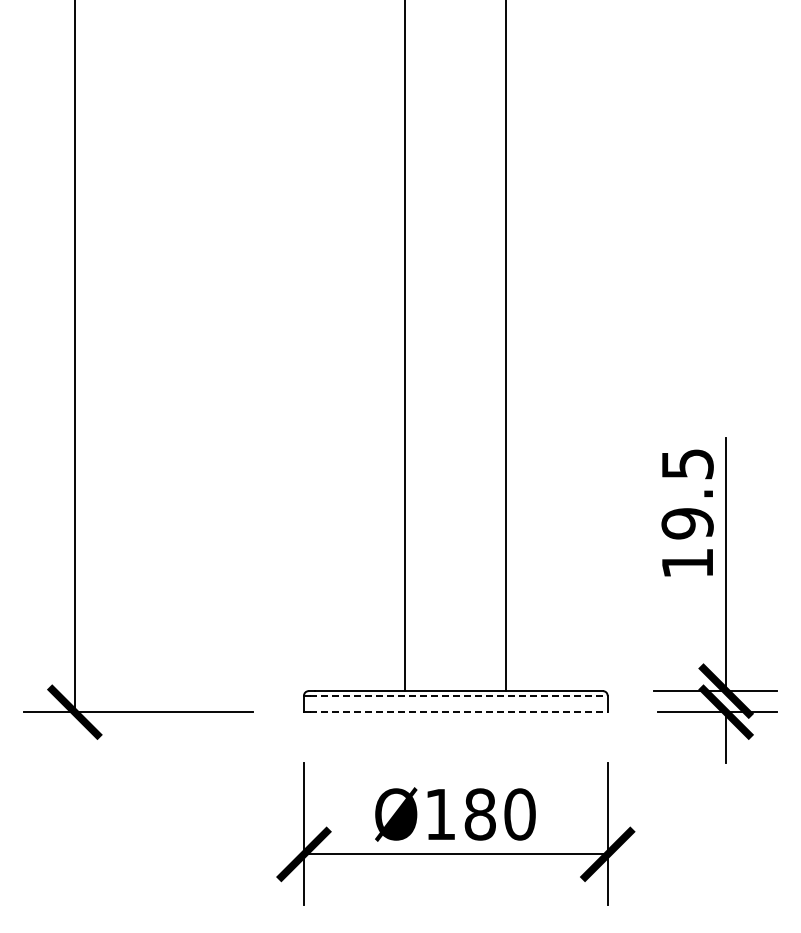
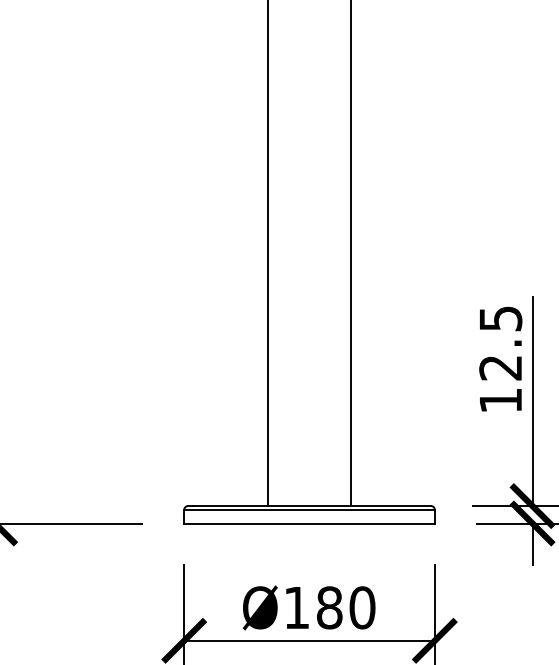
text: (687, 523) -> (500, 367), 19.5 -> 12.5
line: (458, 695) -> (311, 509), dashed -> solid
line: (458, 712) -> (311, 523), dashed -> solid

